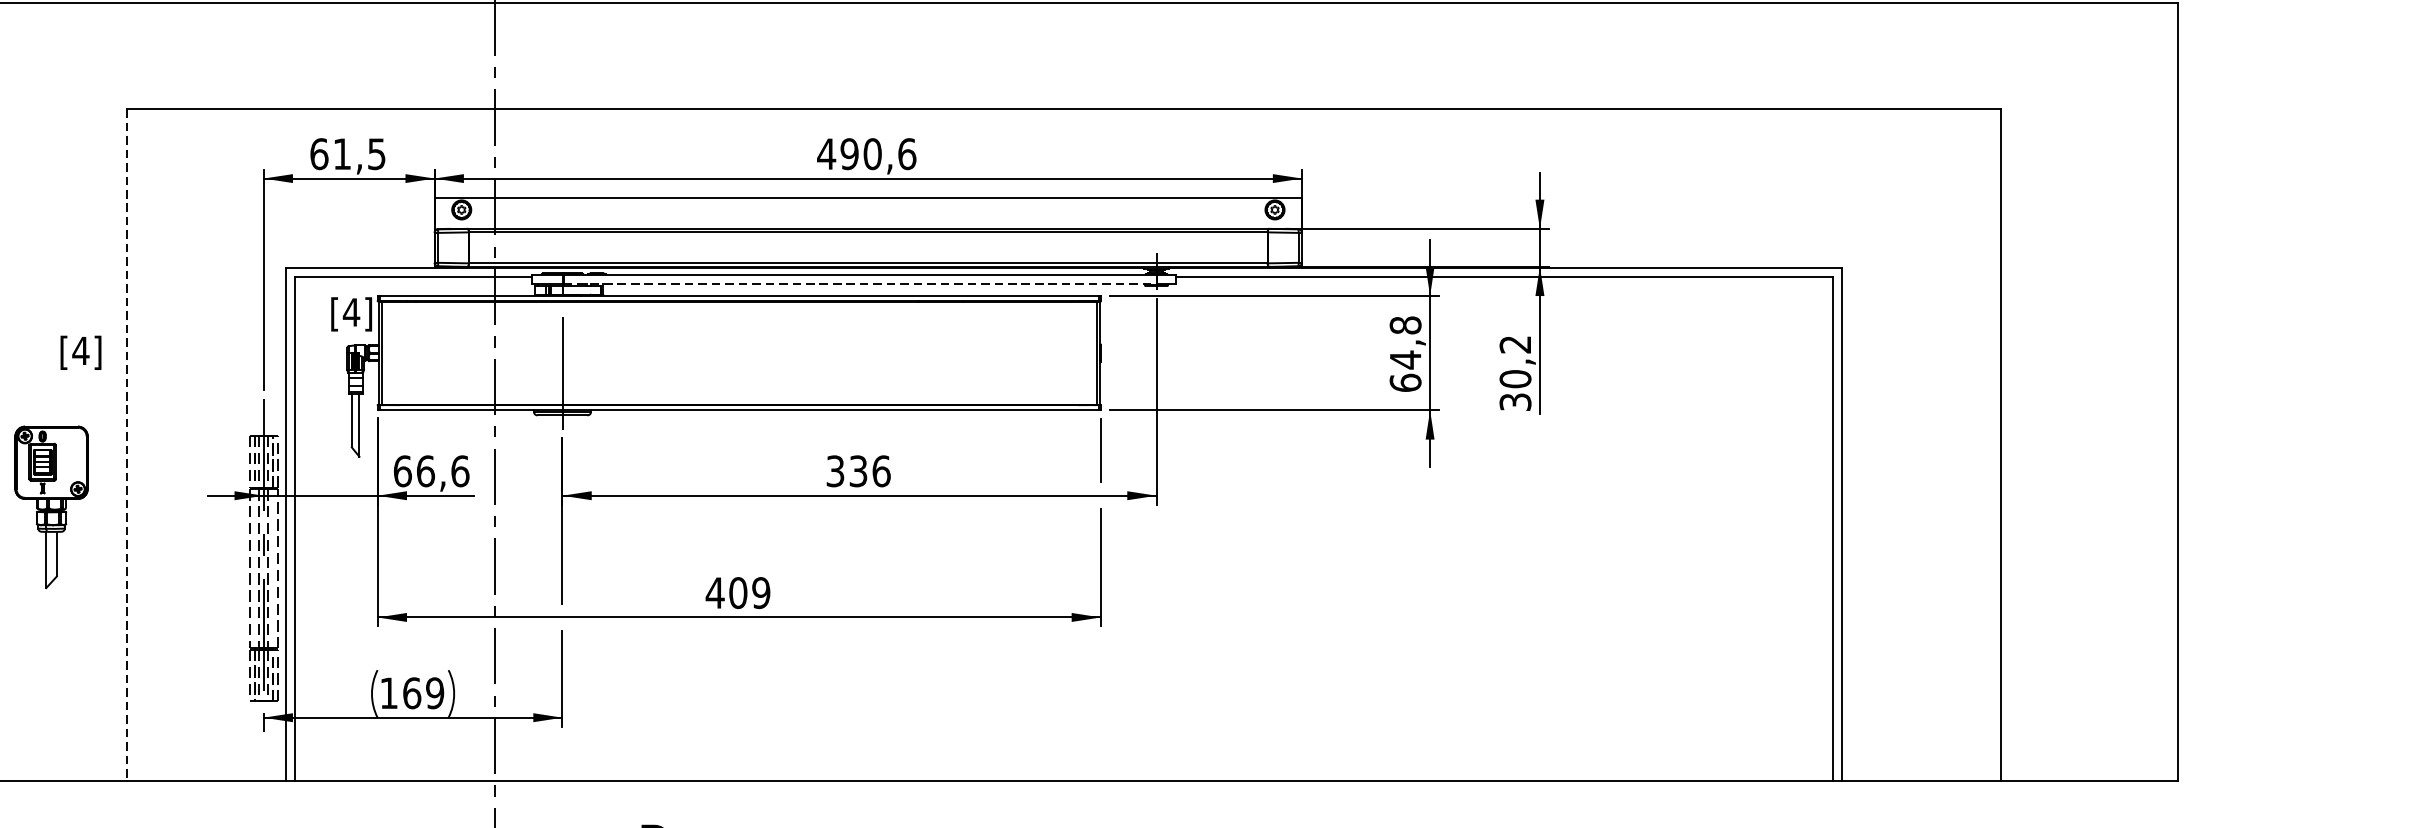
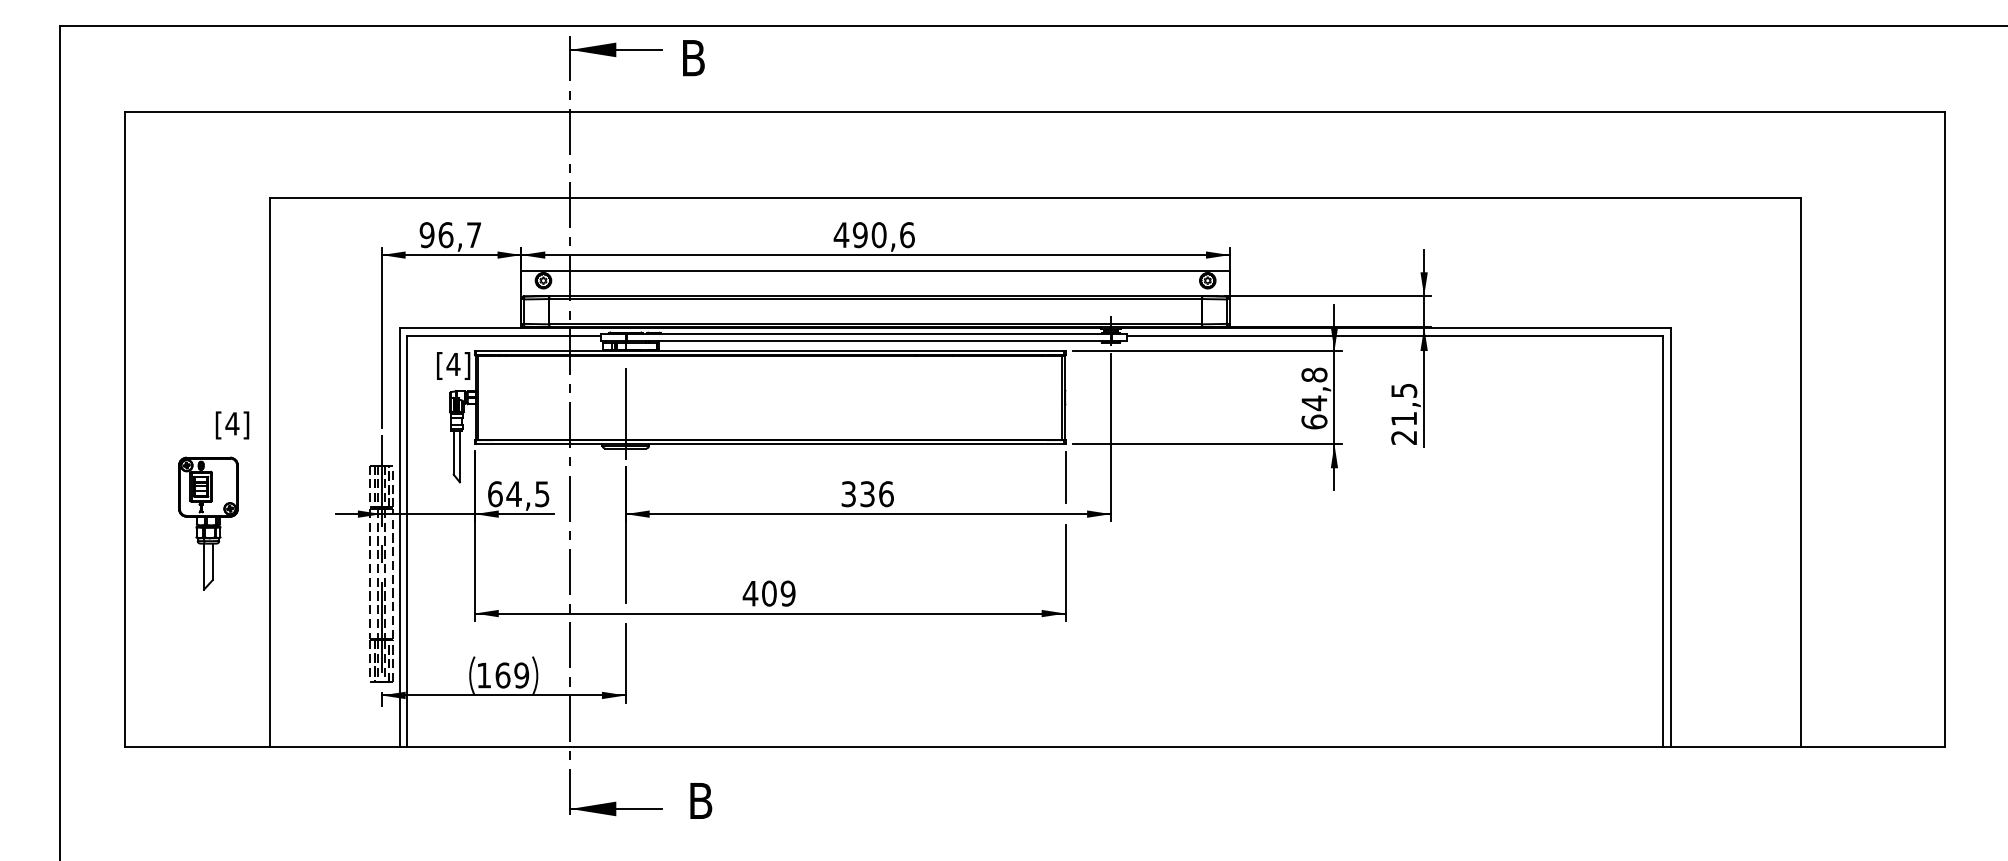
text: (347, 154) -> (450, 235), 61,5 -> 96,7
line: (860, 284) -> (869, 341), dashed -> solid
text: (80, 352) -> (232, 425), moved
text: (1515, 373) -> (1404, 414), 30,2 -> 21,5
line: (126, 445) -> (269, 473), dashed -> solid
text: (442, 471) -> (527, 494), 66,6 -> 64,5

